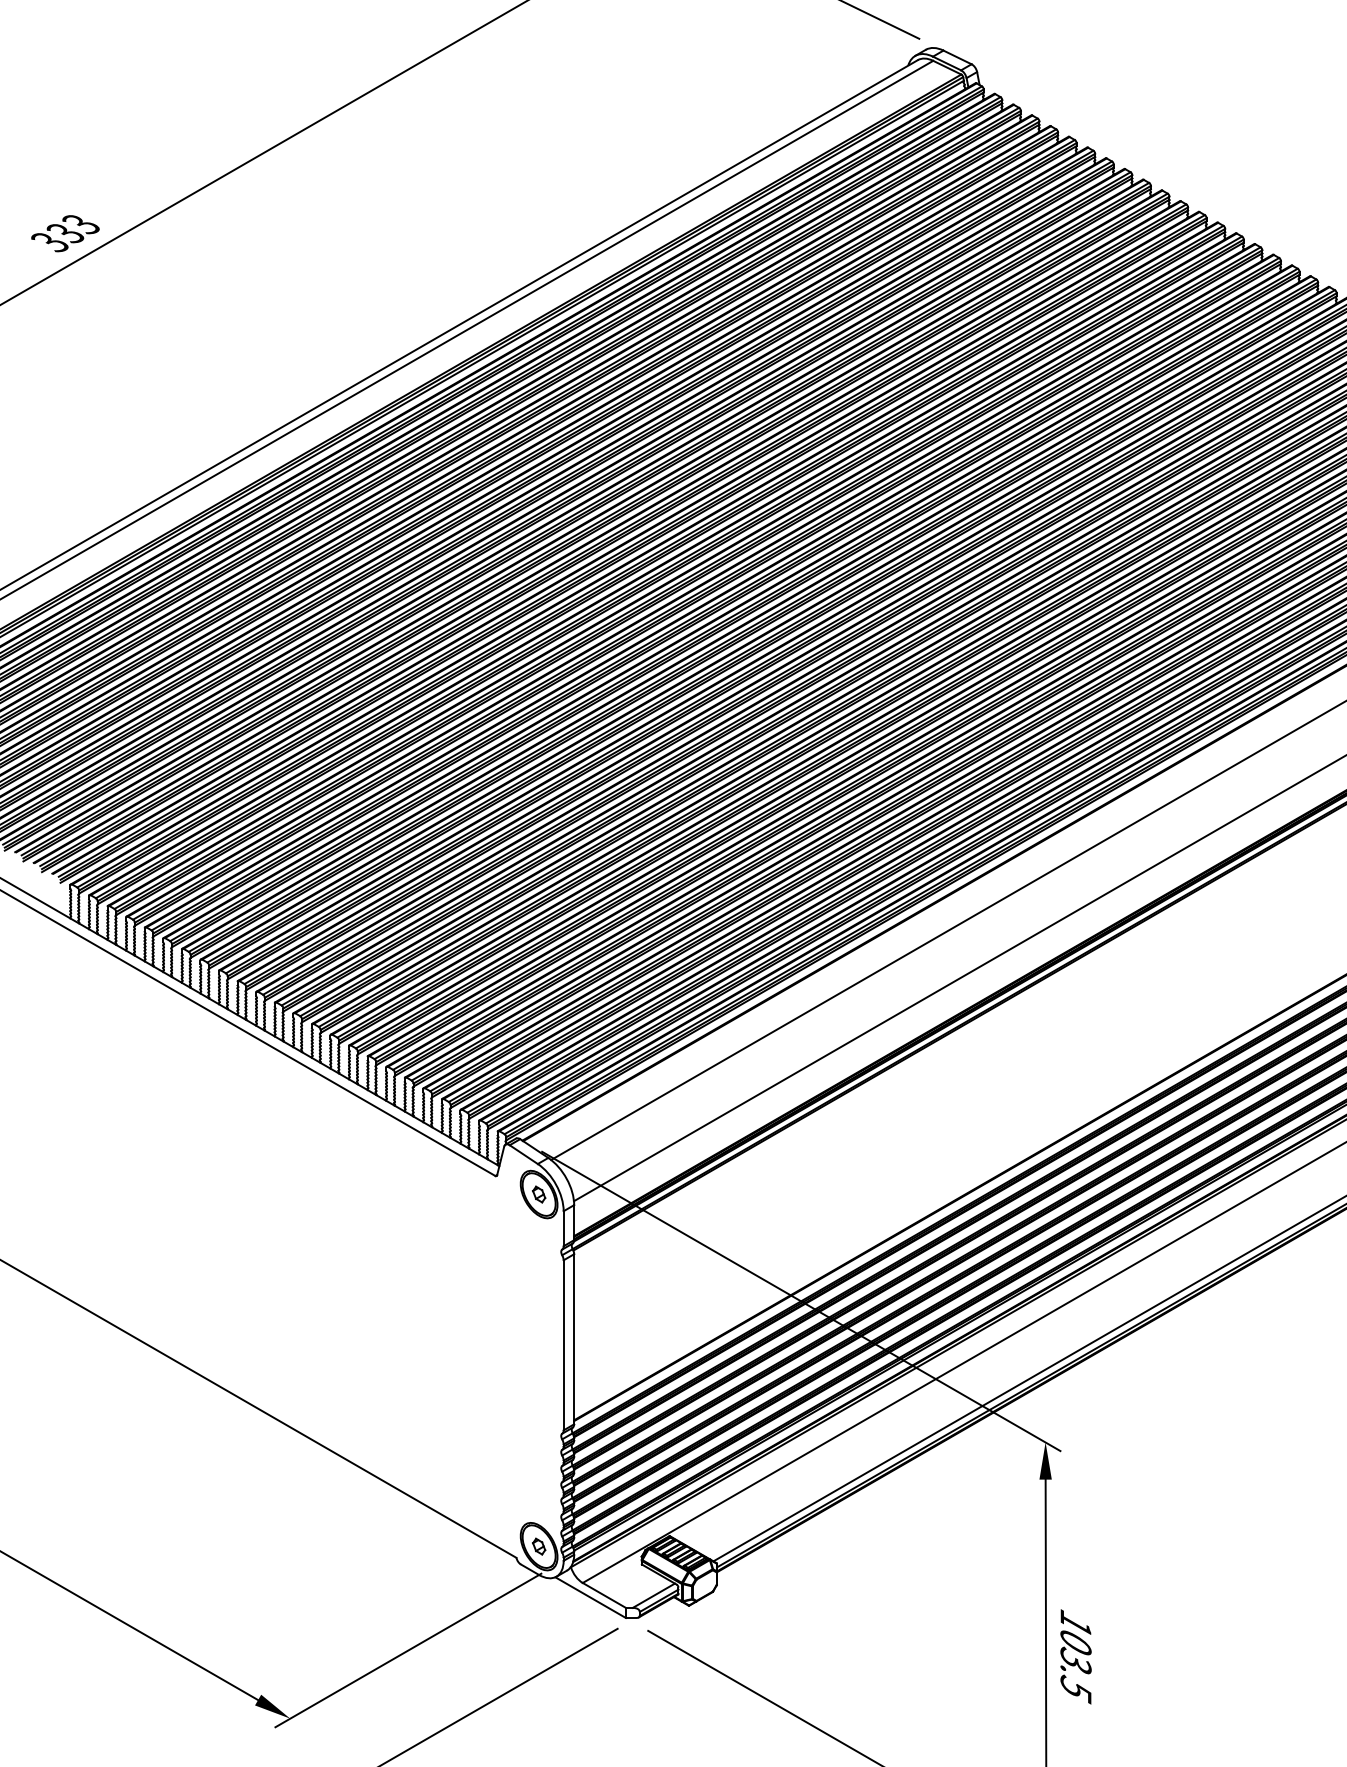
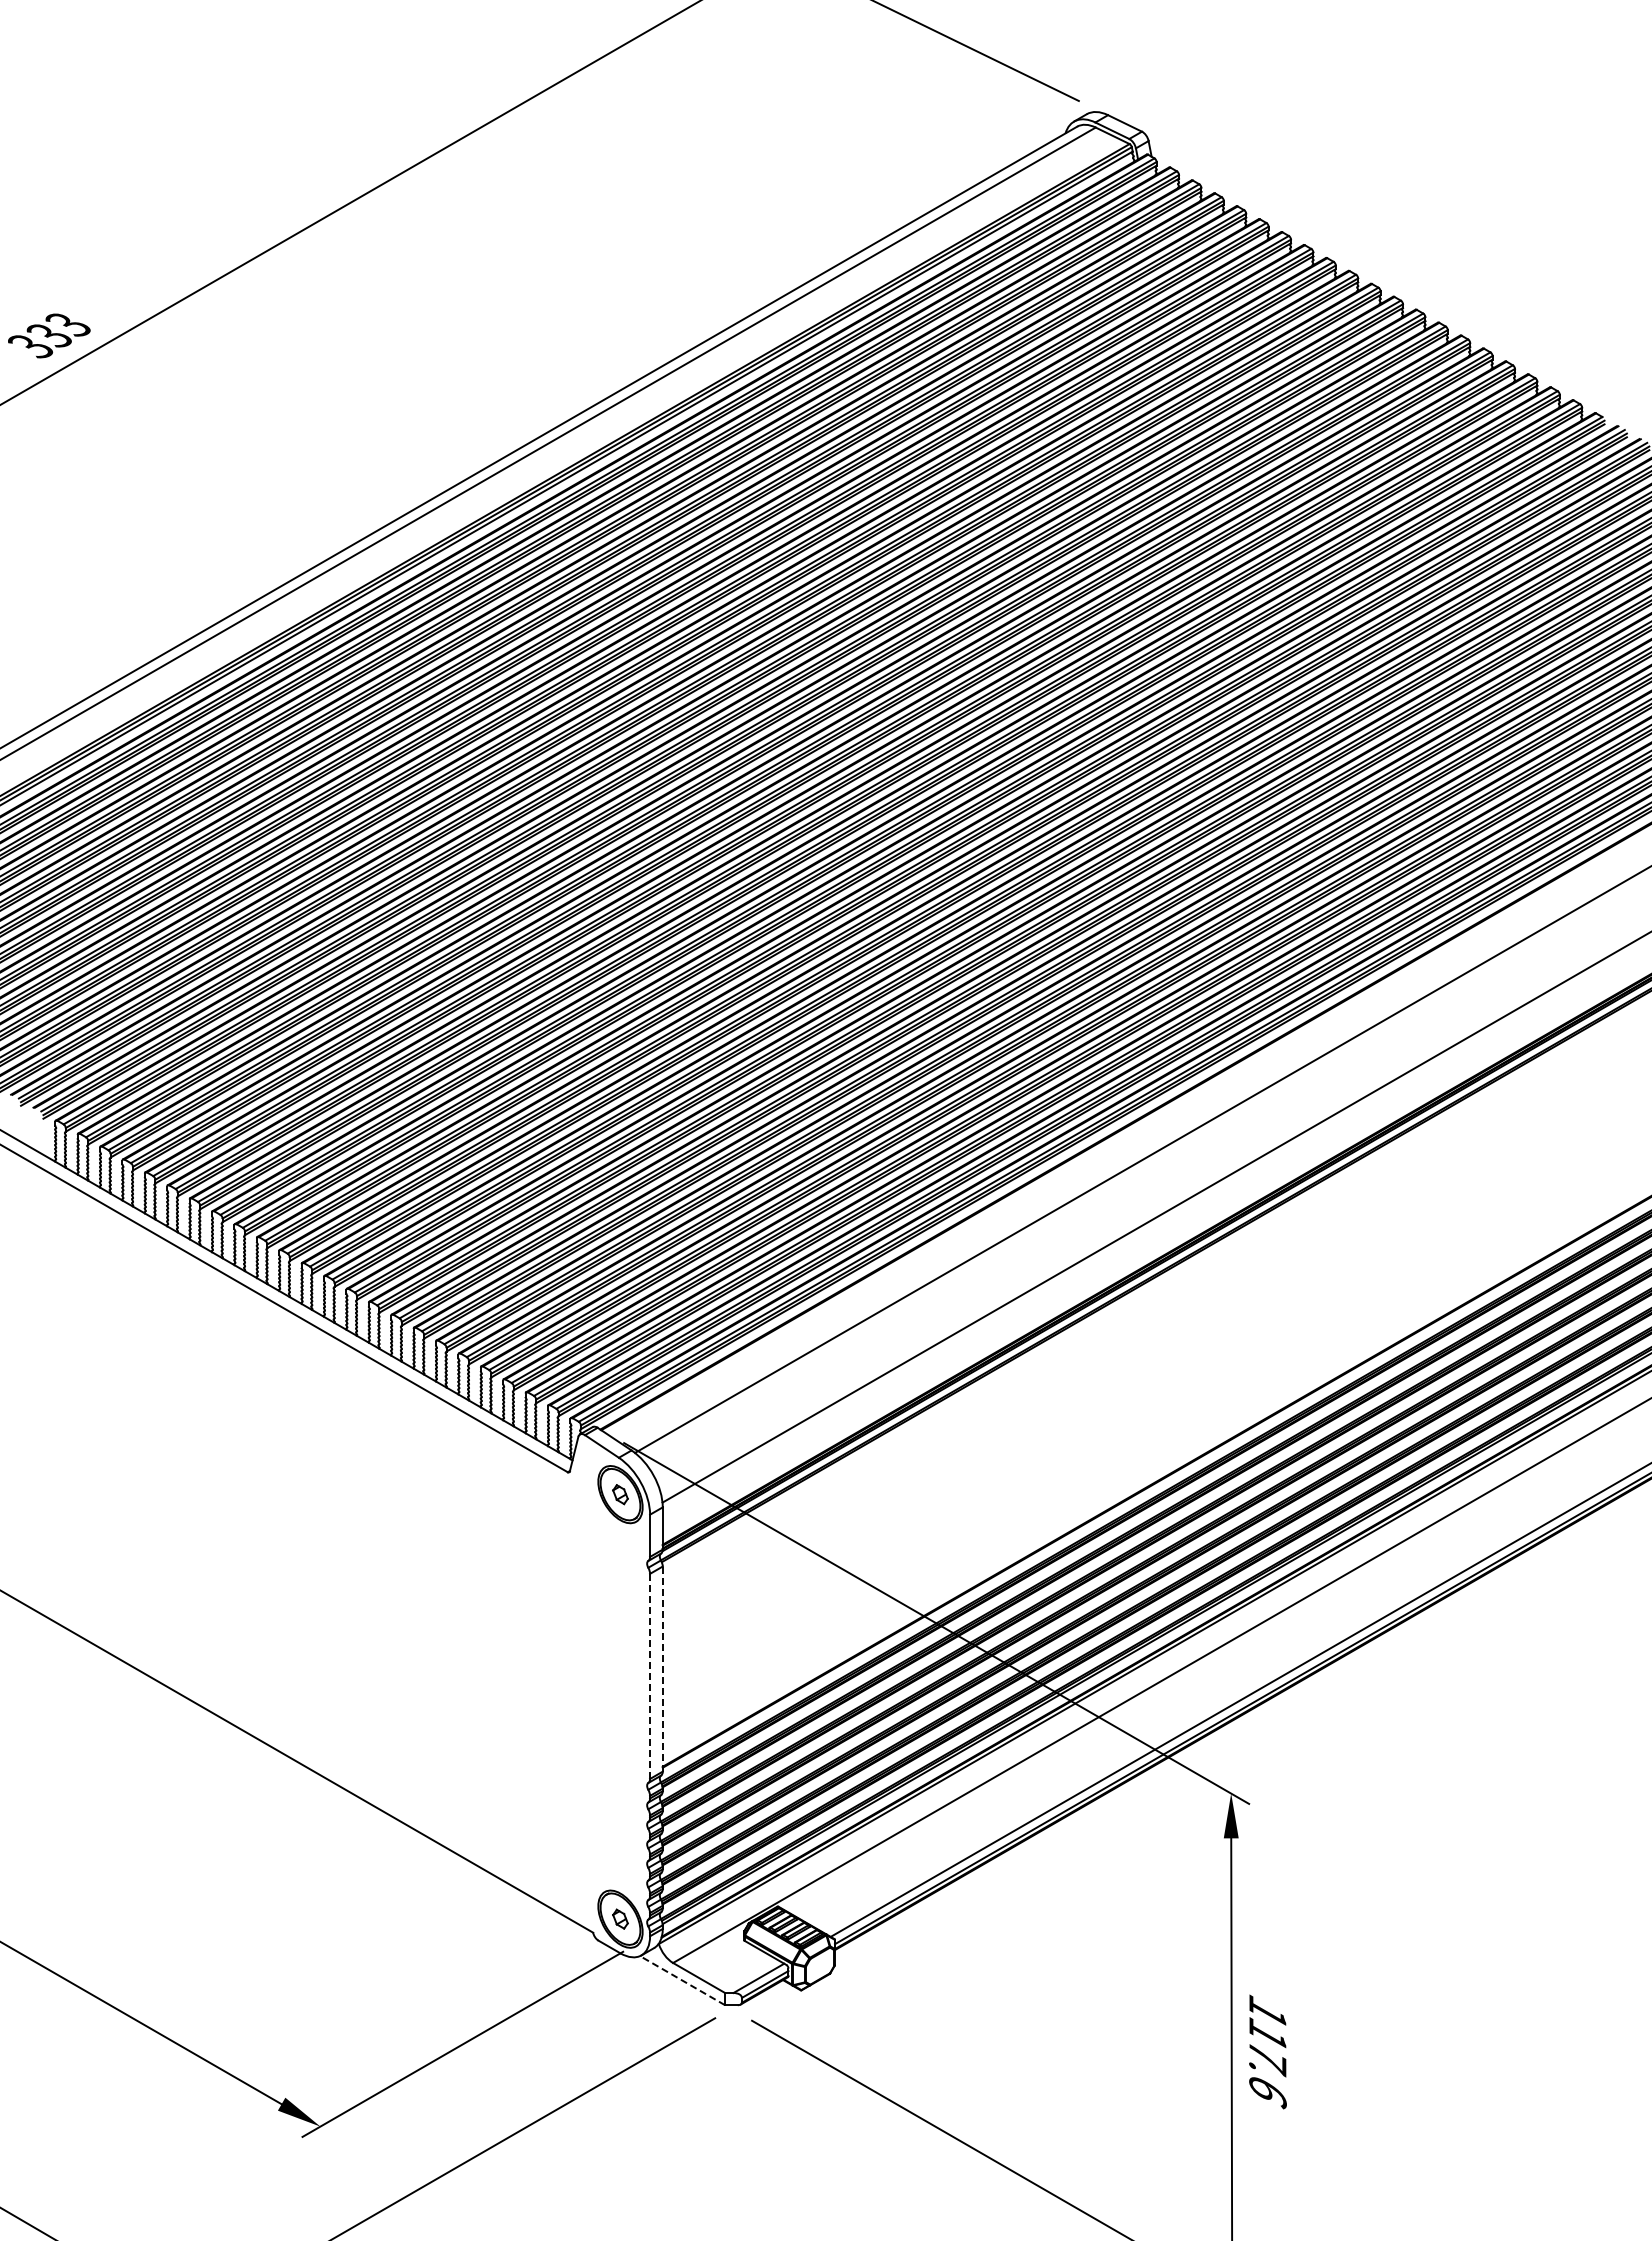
line: (573, 1339) -> (662, 1669), solid -> dashed
line: (564, 1345) -> (650, 1676), solid -> dashed
line: (590, 1597) -> (682, 1980), solid -> dashed
text: (1075, 1666) -> (1267, 2063), 103.5 -> 117.6

